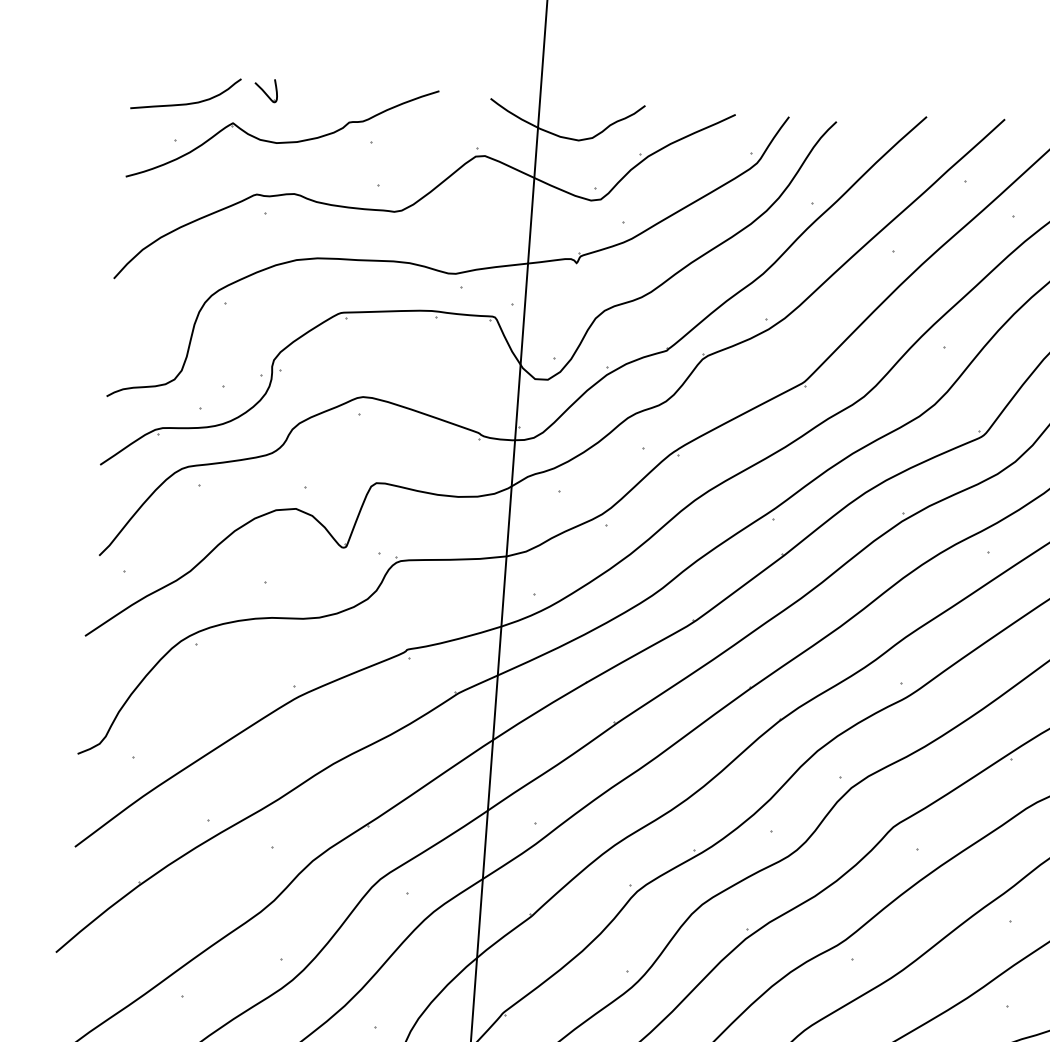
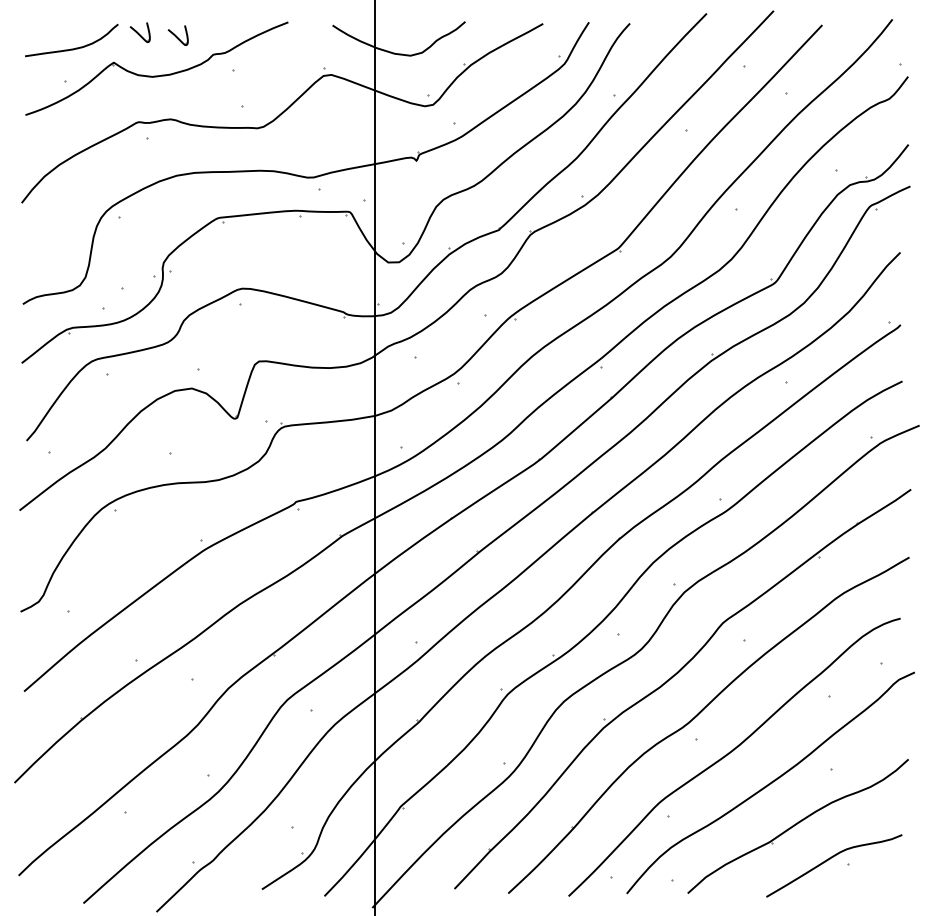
part: (309, 97) -> (177, 35), added

